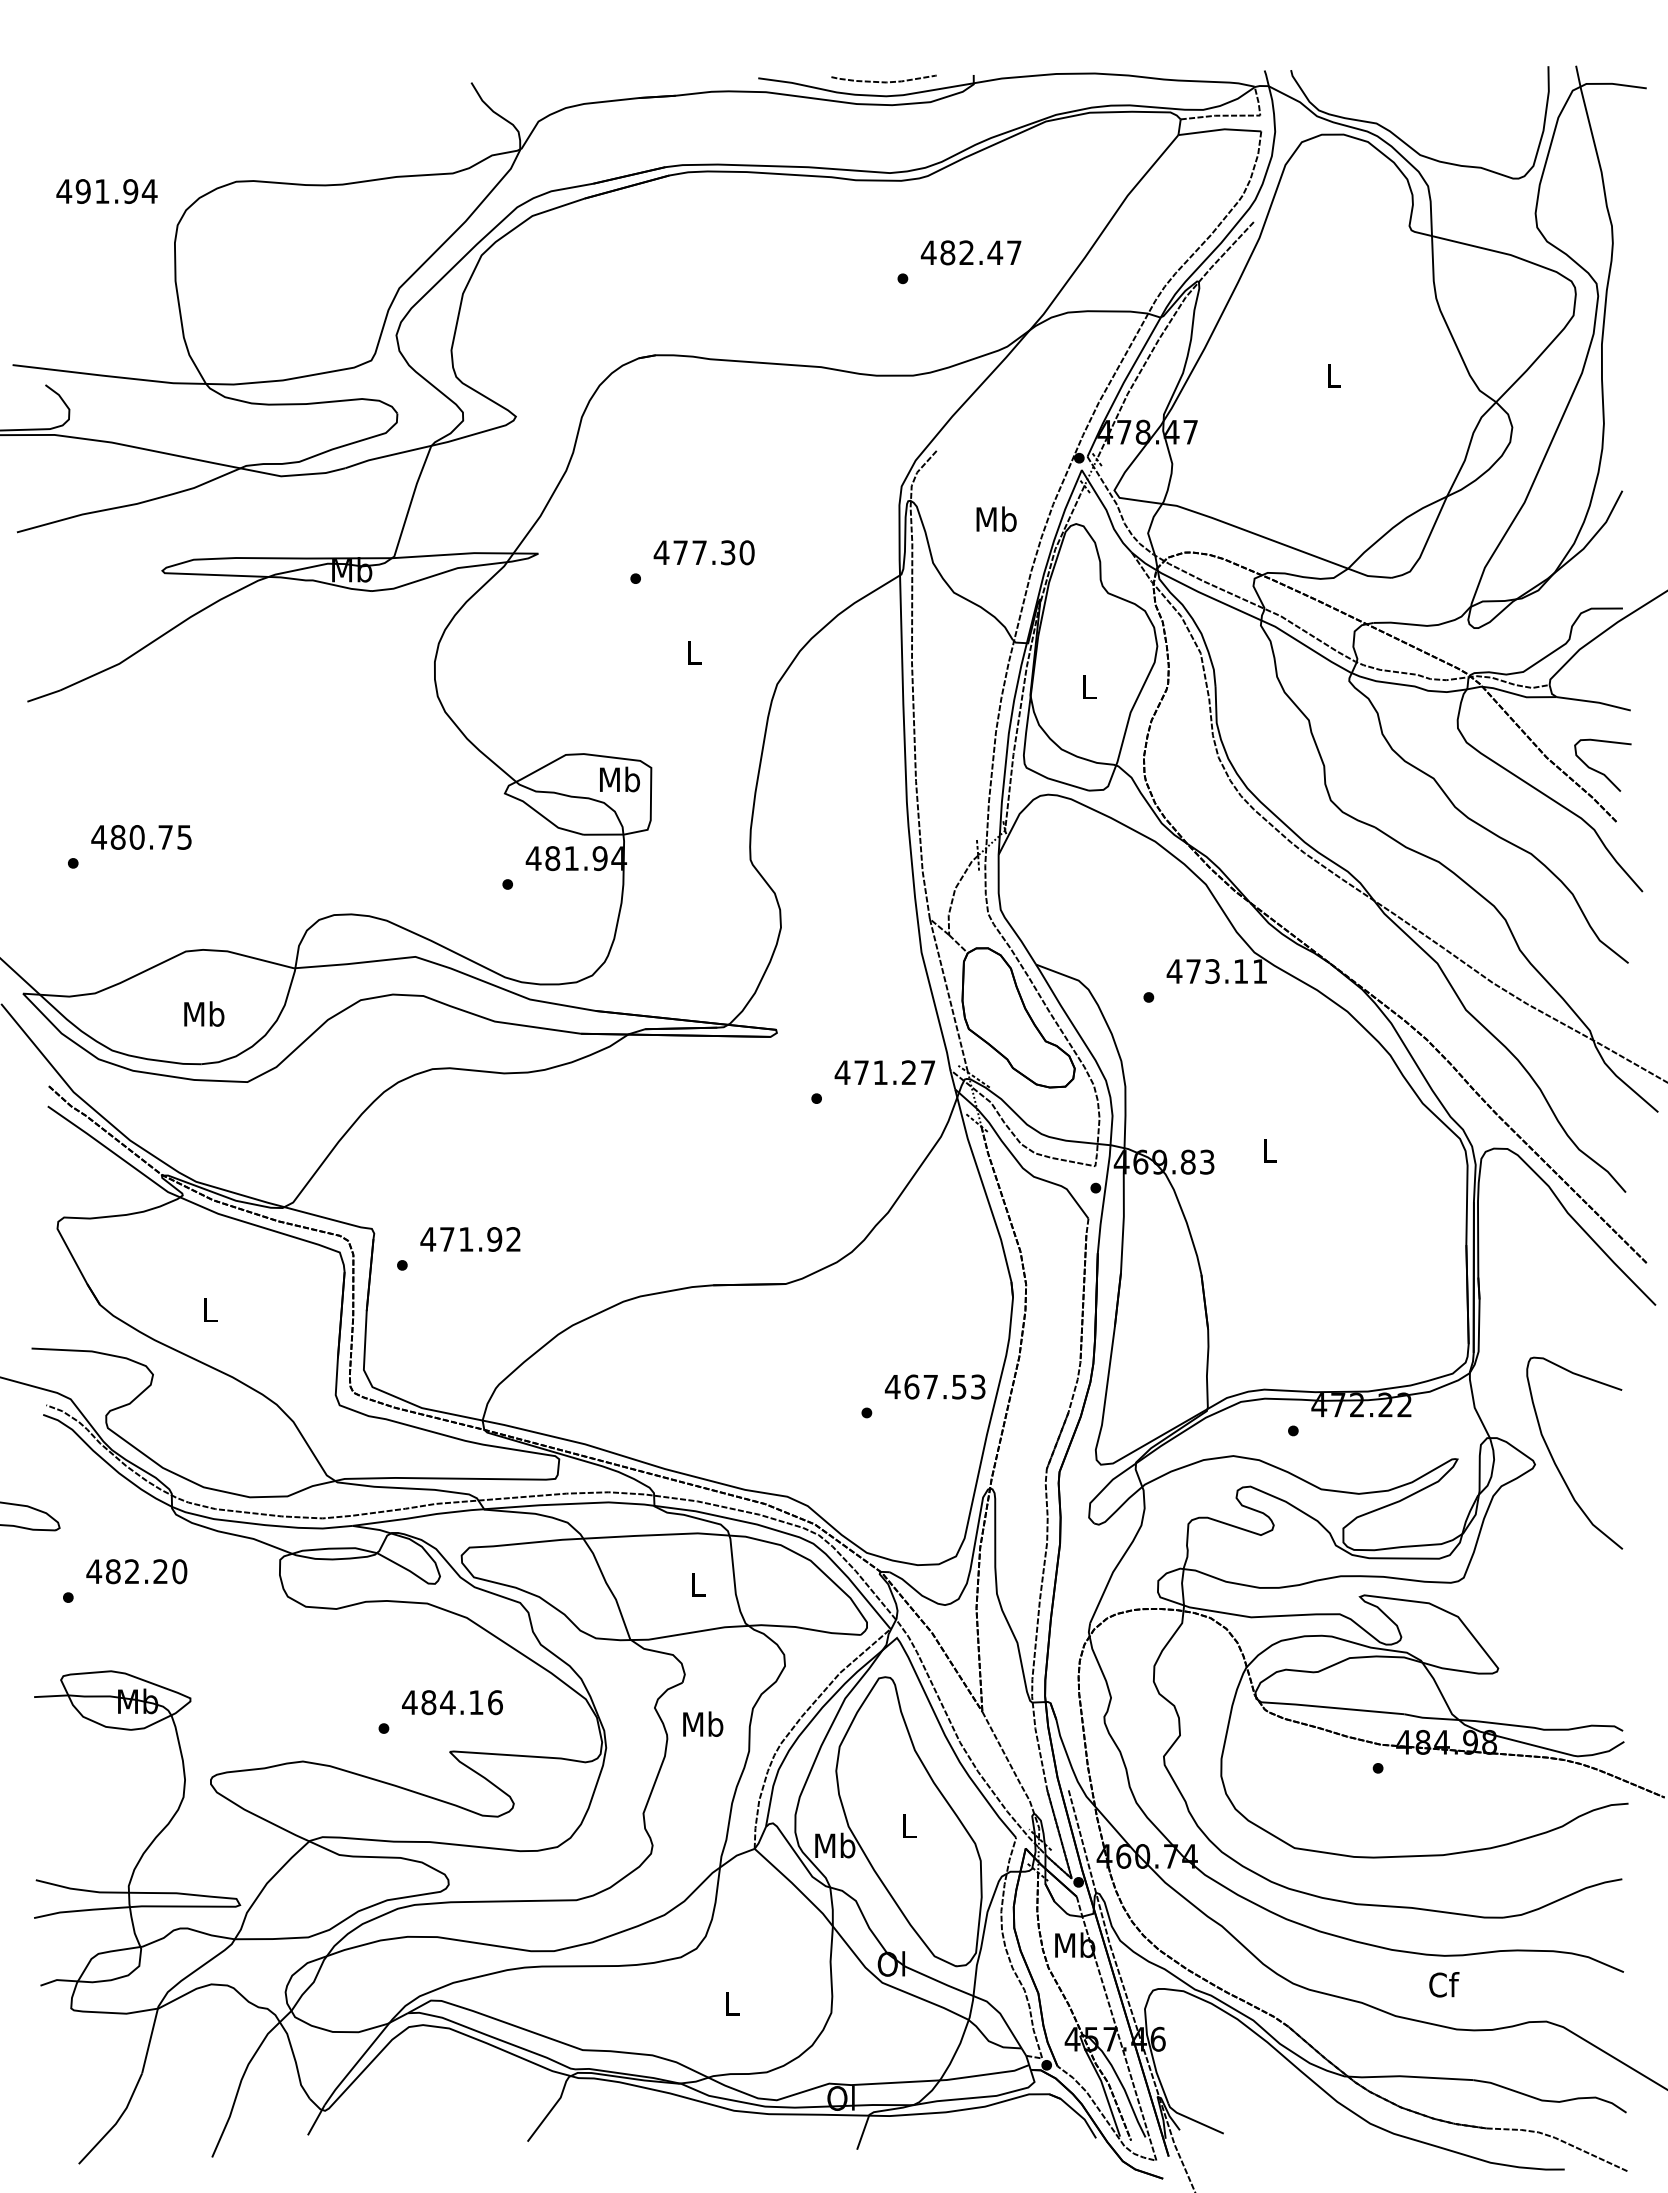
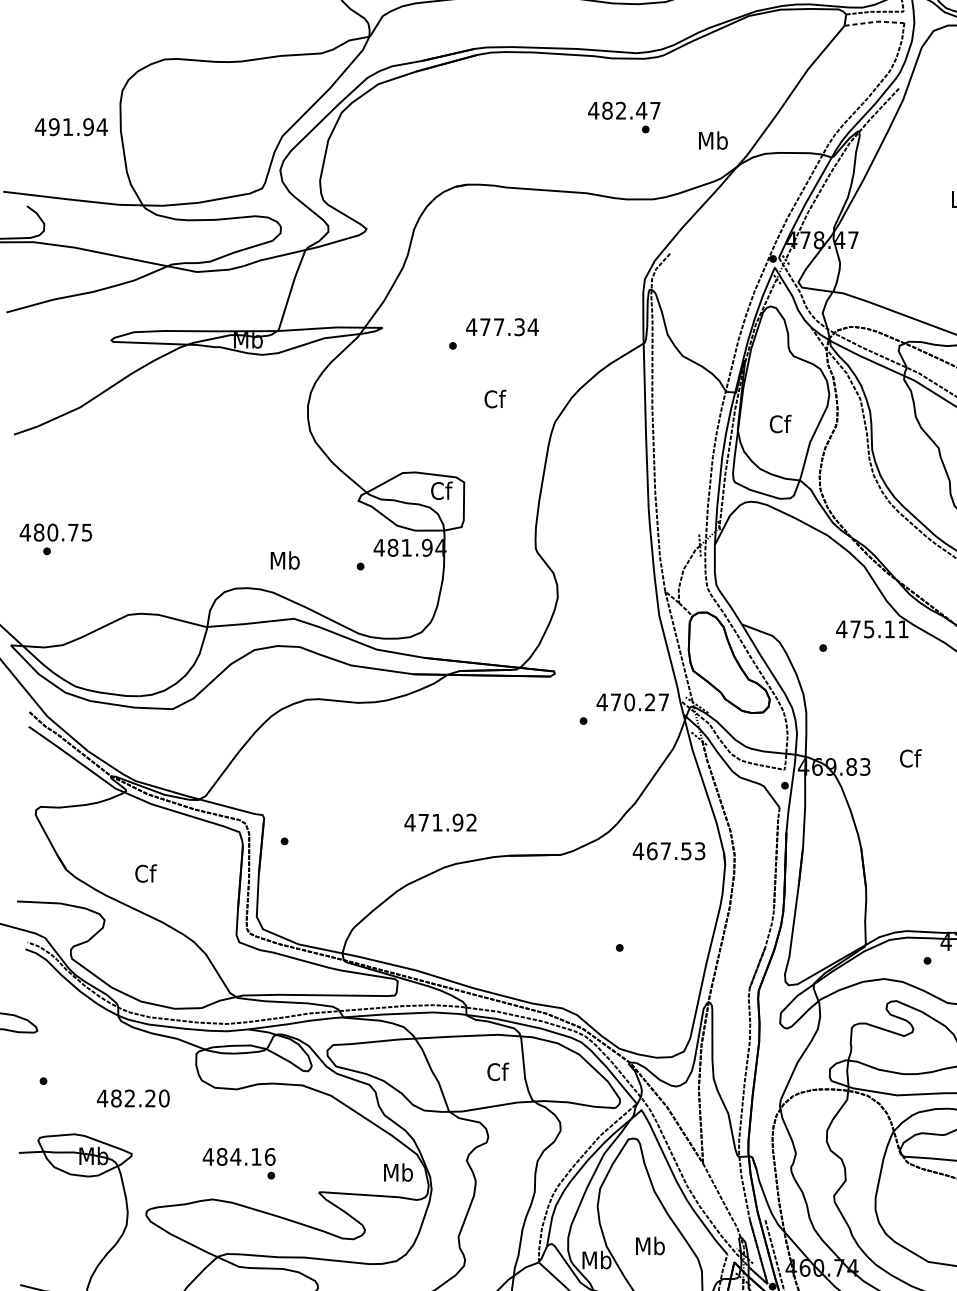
line: (1220, 129) -> (874, 21), solid -> dashed
text: (106, 191) -> (71, 127), moved
text: (970, 252) -> (623, 110), moved
text: (996, 518) -> (713, 140), moved
text: (746, 552) -> (532, 327), 477.30 -> 477.34
text: (694, 652) -> (495, 399), L -> Cf
text: (1089, 686) -> (780, 423), L -> Cf
text: (619, 779) -> (441, 490), Mb -> Cf
text: (141, 837) -> (55, 532), moved
text: (1212, 971) -> (869, 629), 473.11 -> 475.11
text: (204, 1013) -> (285, 560), moved
text: (880, 1072) -> (629, 702), 471.27 -> 470.27
text: (1270, 1150) -> (911, 758), L -> Cf
text: (470, 1239) -> (440, 822), moved
text: (210, 1309) -> (146, 873), L -> Cf
text: (934, 1386) -> (668, 850), moved
text: (136, 1571) -> (133, 1098), moved
text: (698, 1584) -> (498, 1071), L -> Cf
text: (452, 1702) -> (239, 1156), moved
text: (703, 1723) -> (398, 1172), moved
text: (909, 1825) -> (650, 1245), L -> Mb

